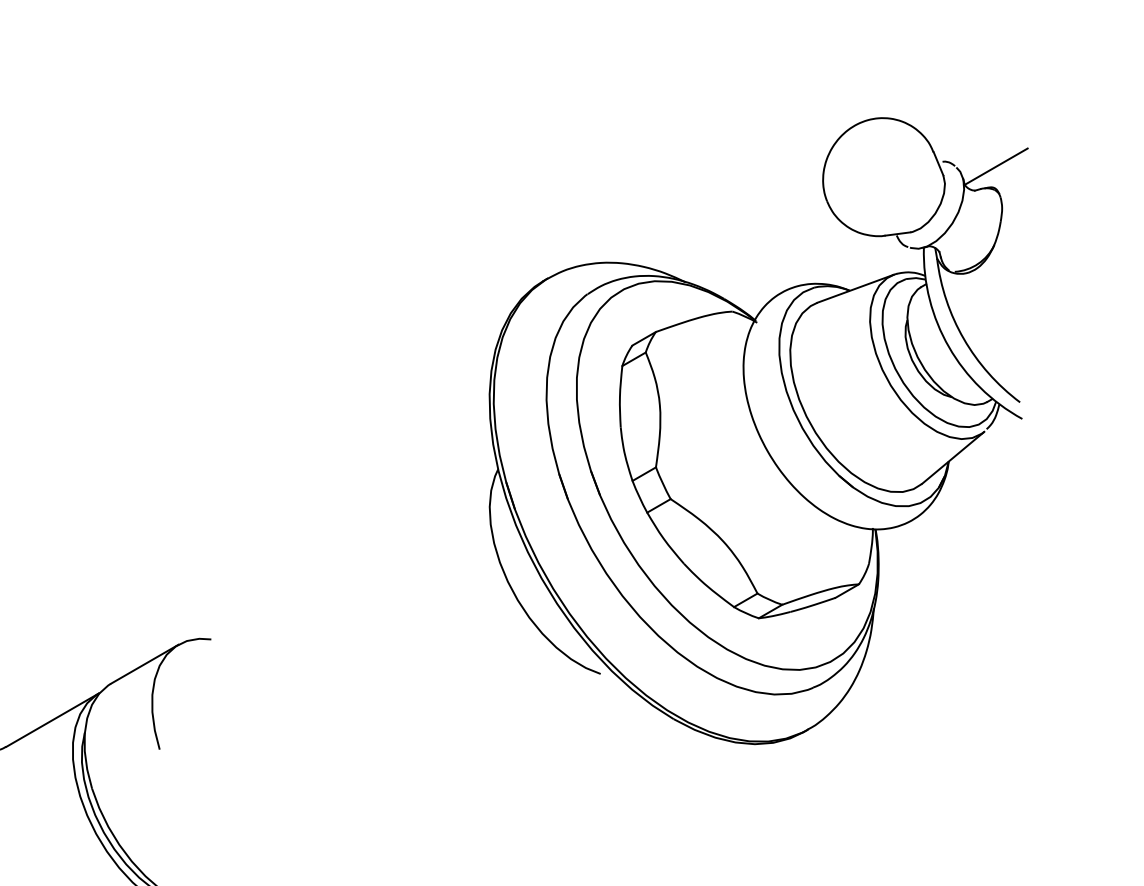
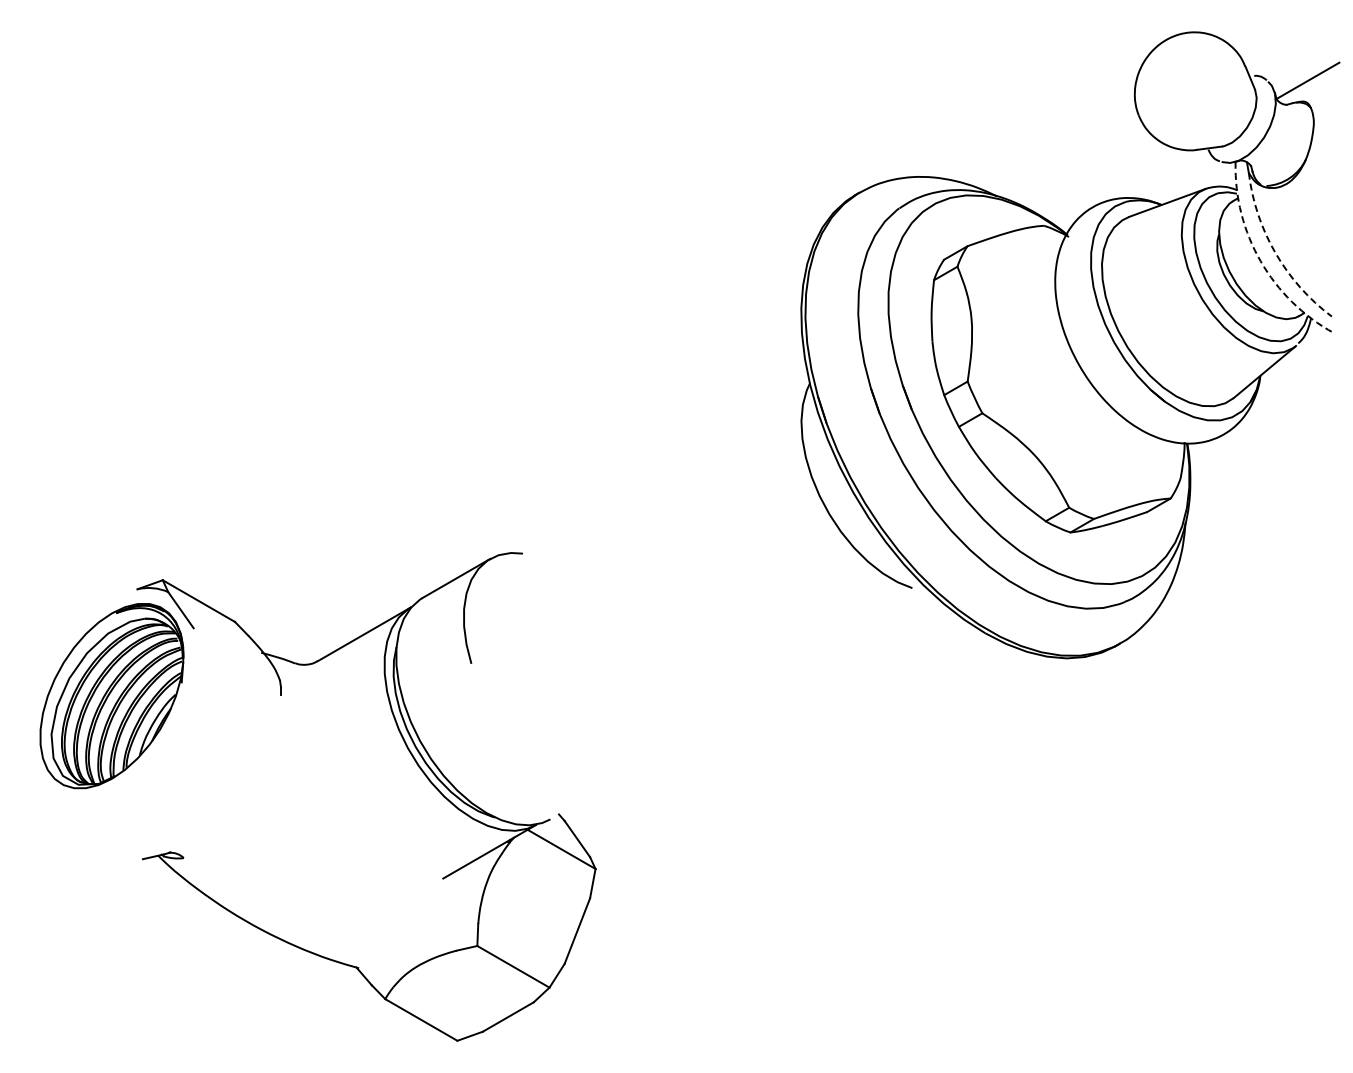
arc: (963, 339) -> (1275, 253), solid -> dashed
arc: (948, 347) -> (1260, 261), solid -> dashed

